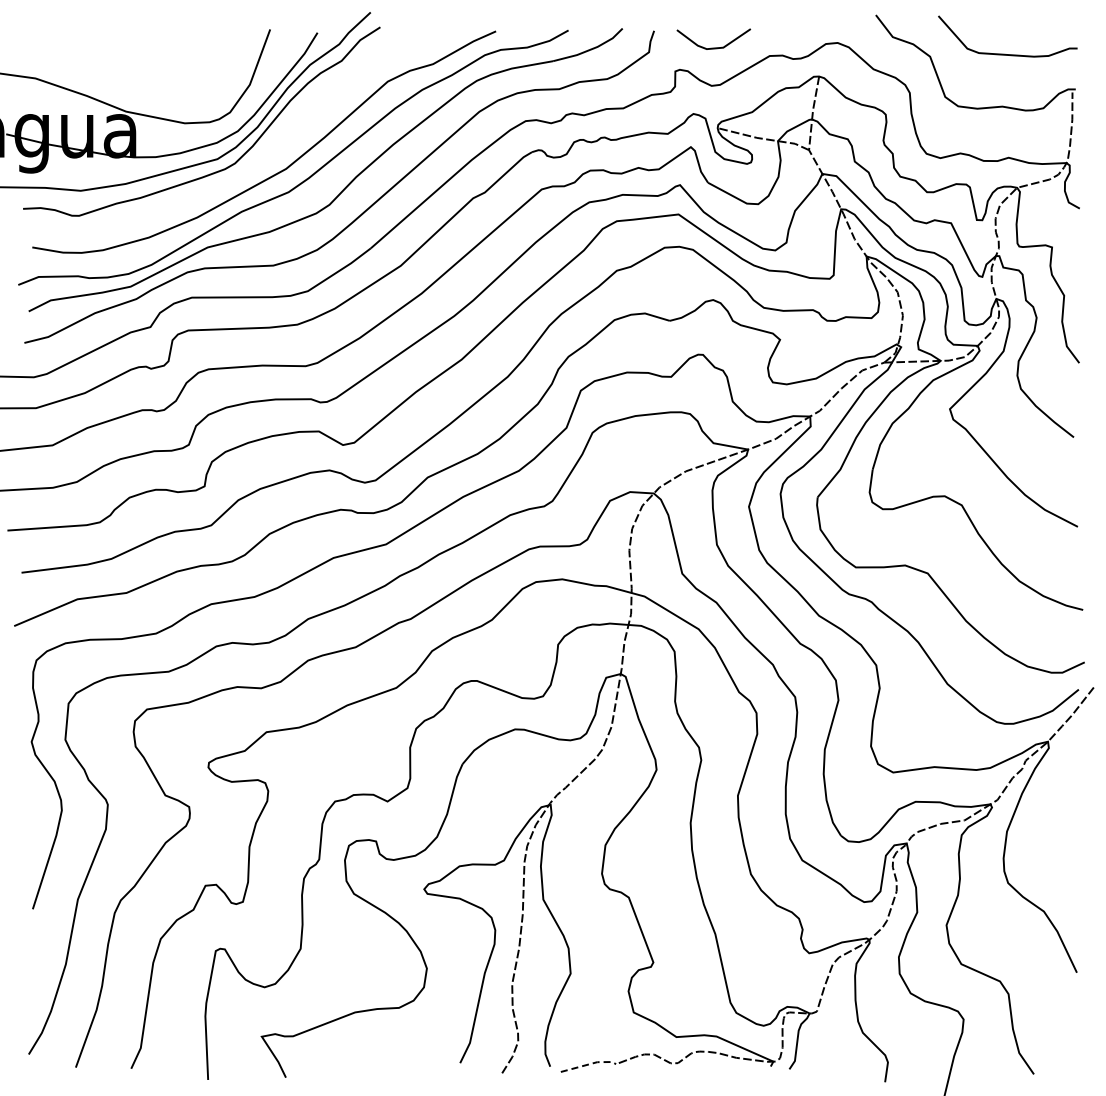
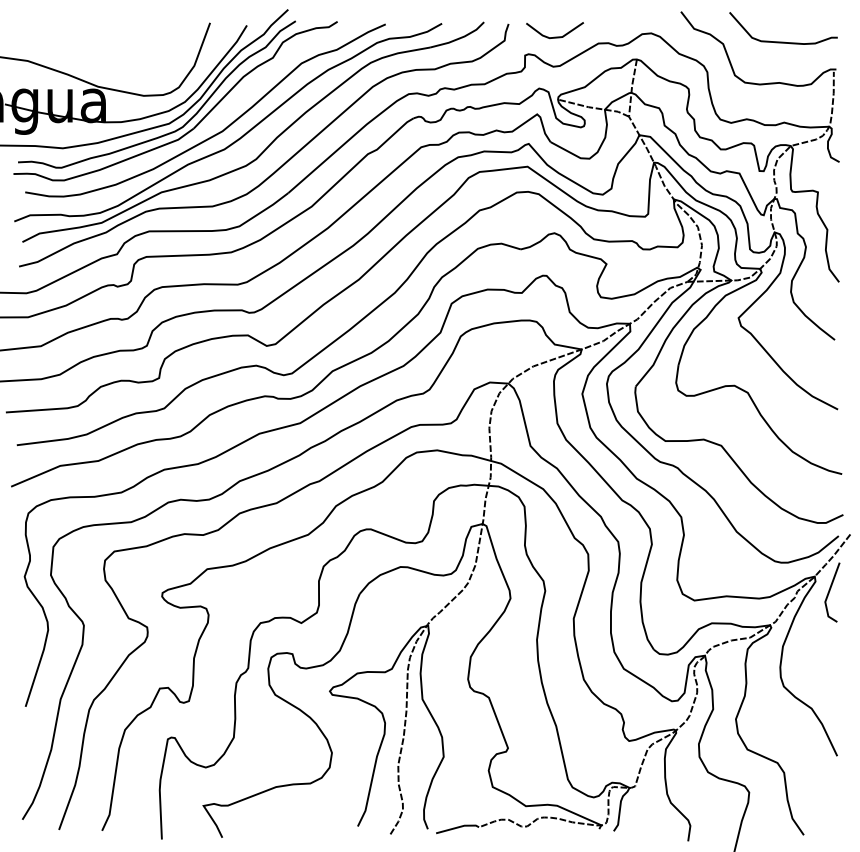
part: (254, 158) -> (197, 123), added
line: (1067, 761) -> (829, 591), added
line: (589, 1064) -> (458, 827), dashed -> solid

